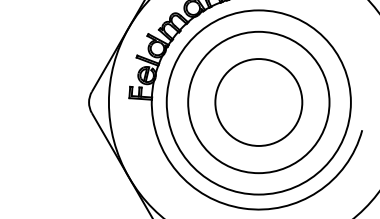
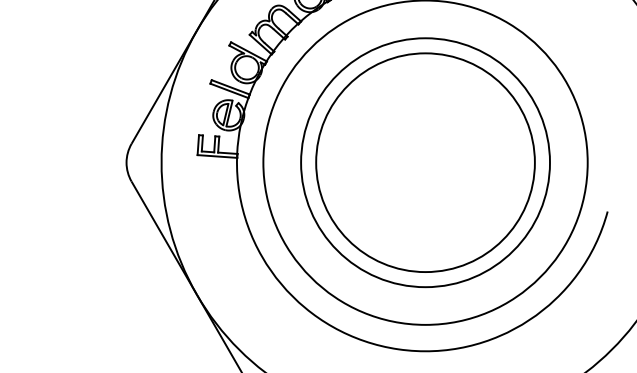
circle: (258, 102) -> (424, 162), size x1.43

